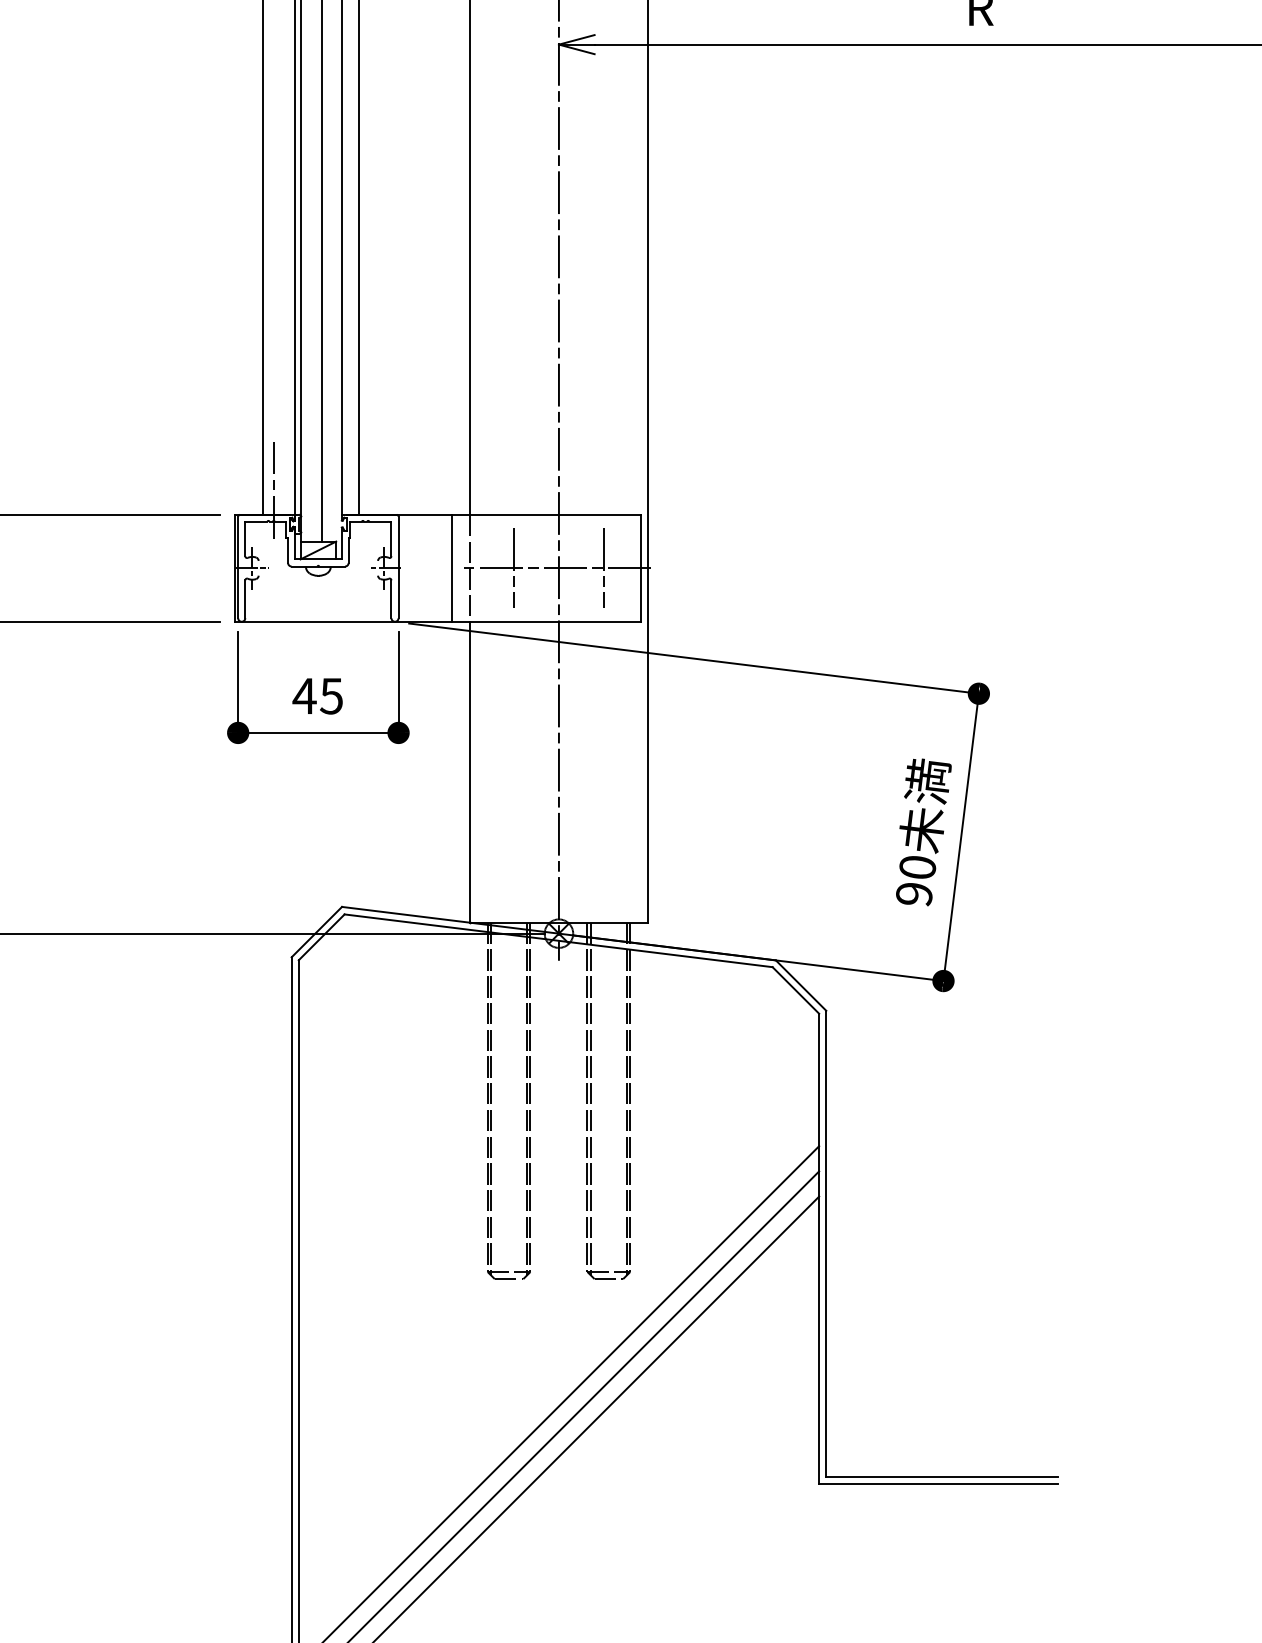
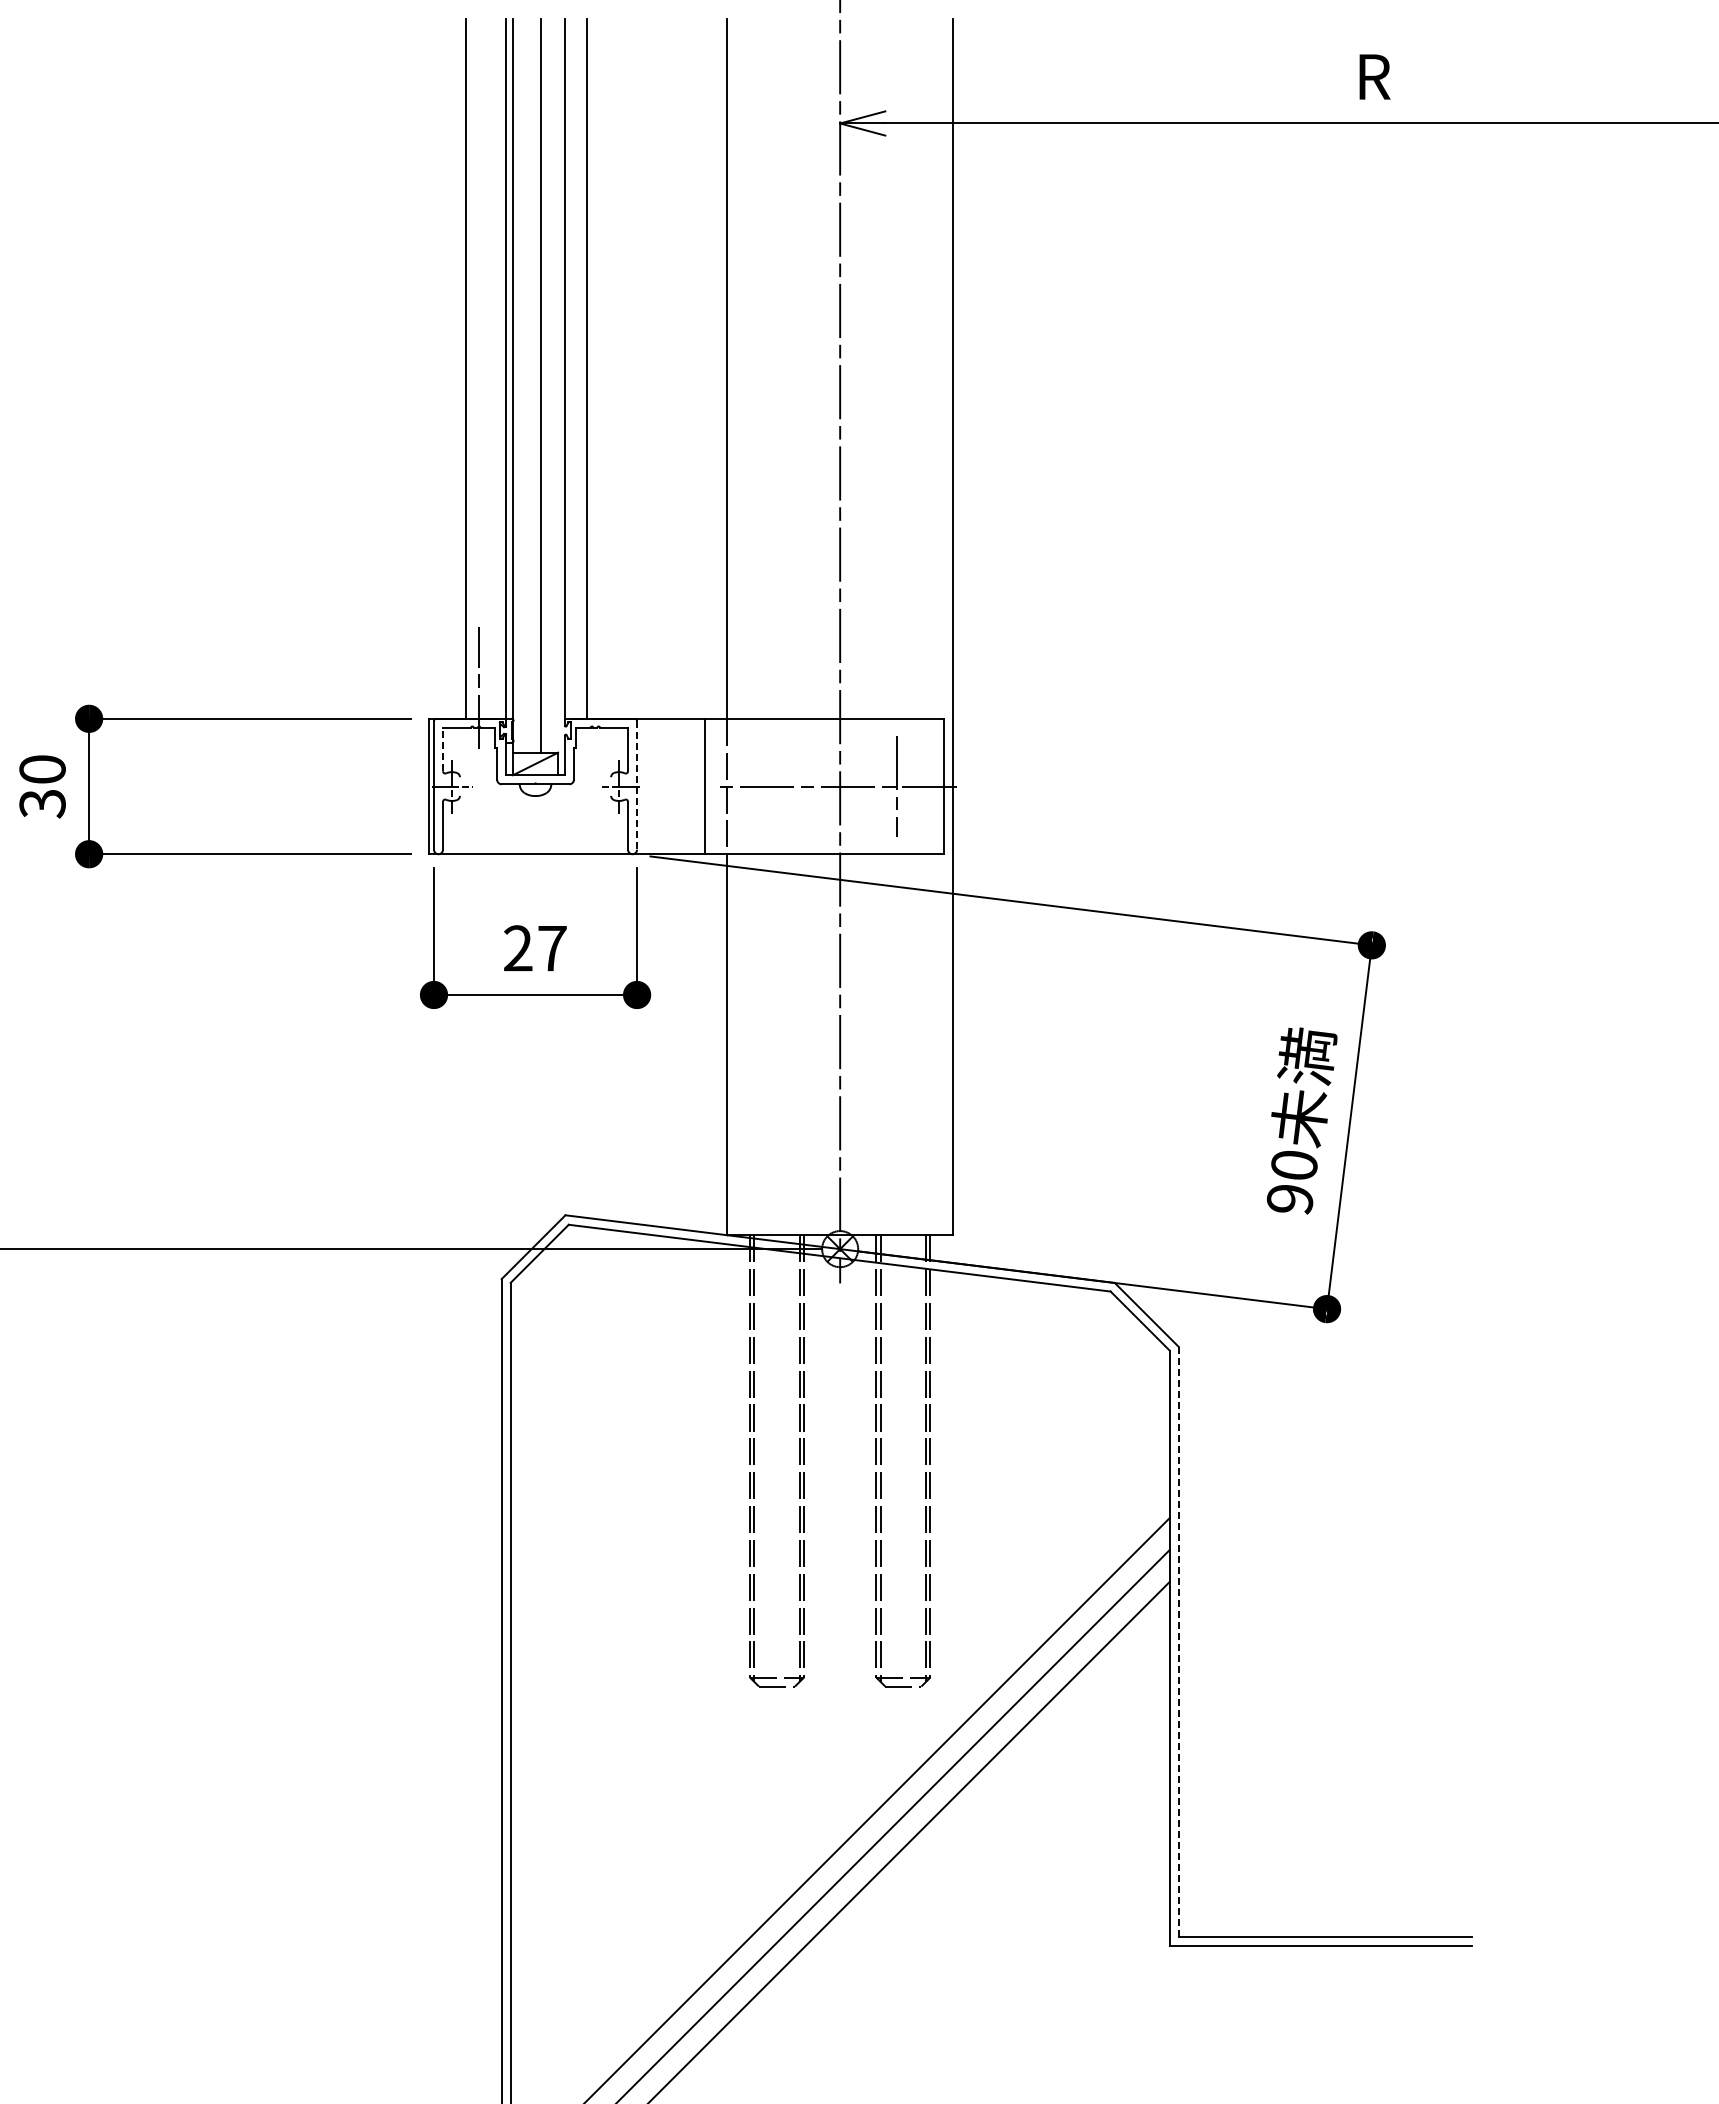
line: (245, 539) -> (443, 749), solid -> dashed
line: (398, 567) -> (637, 785), solid -> dashed
line: (514, 568) -> (783, 786), removed
text: (317, 696) -> (534, 948), 45 -> 27
line: (826, 1244) -> (1178, 1642), solid -> dashed

